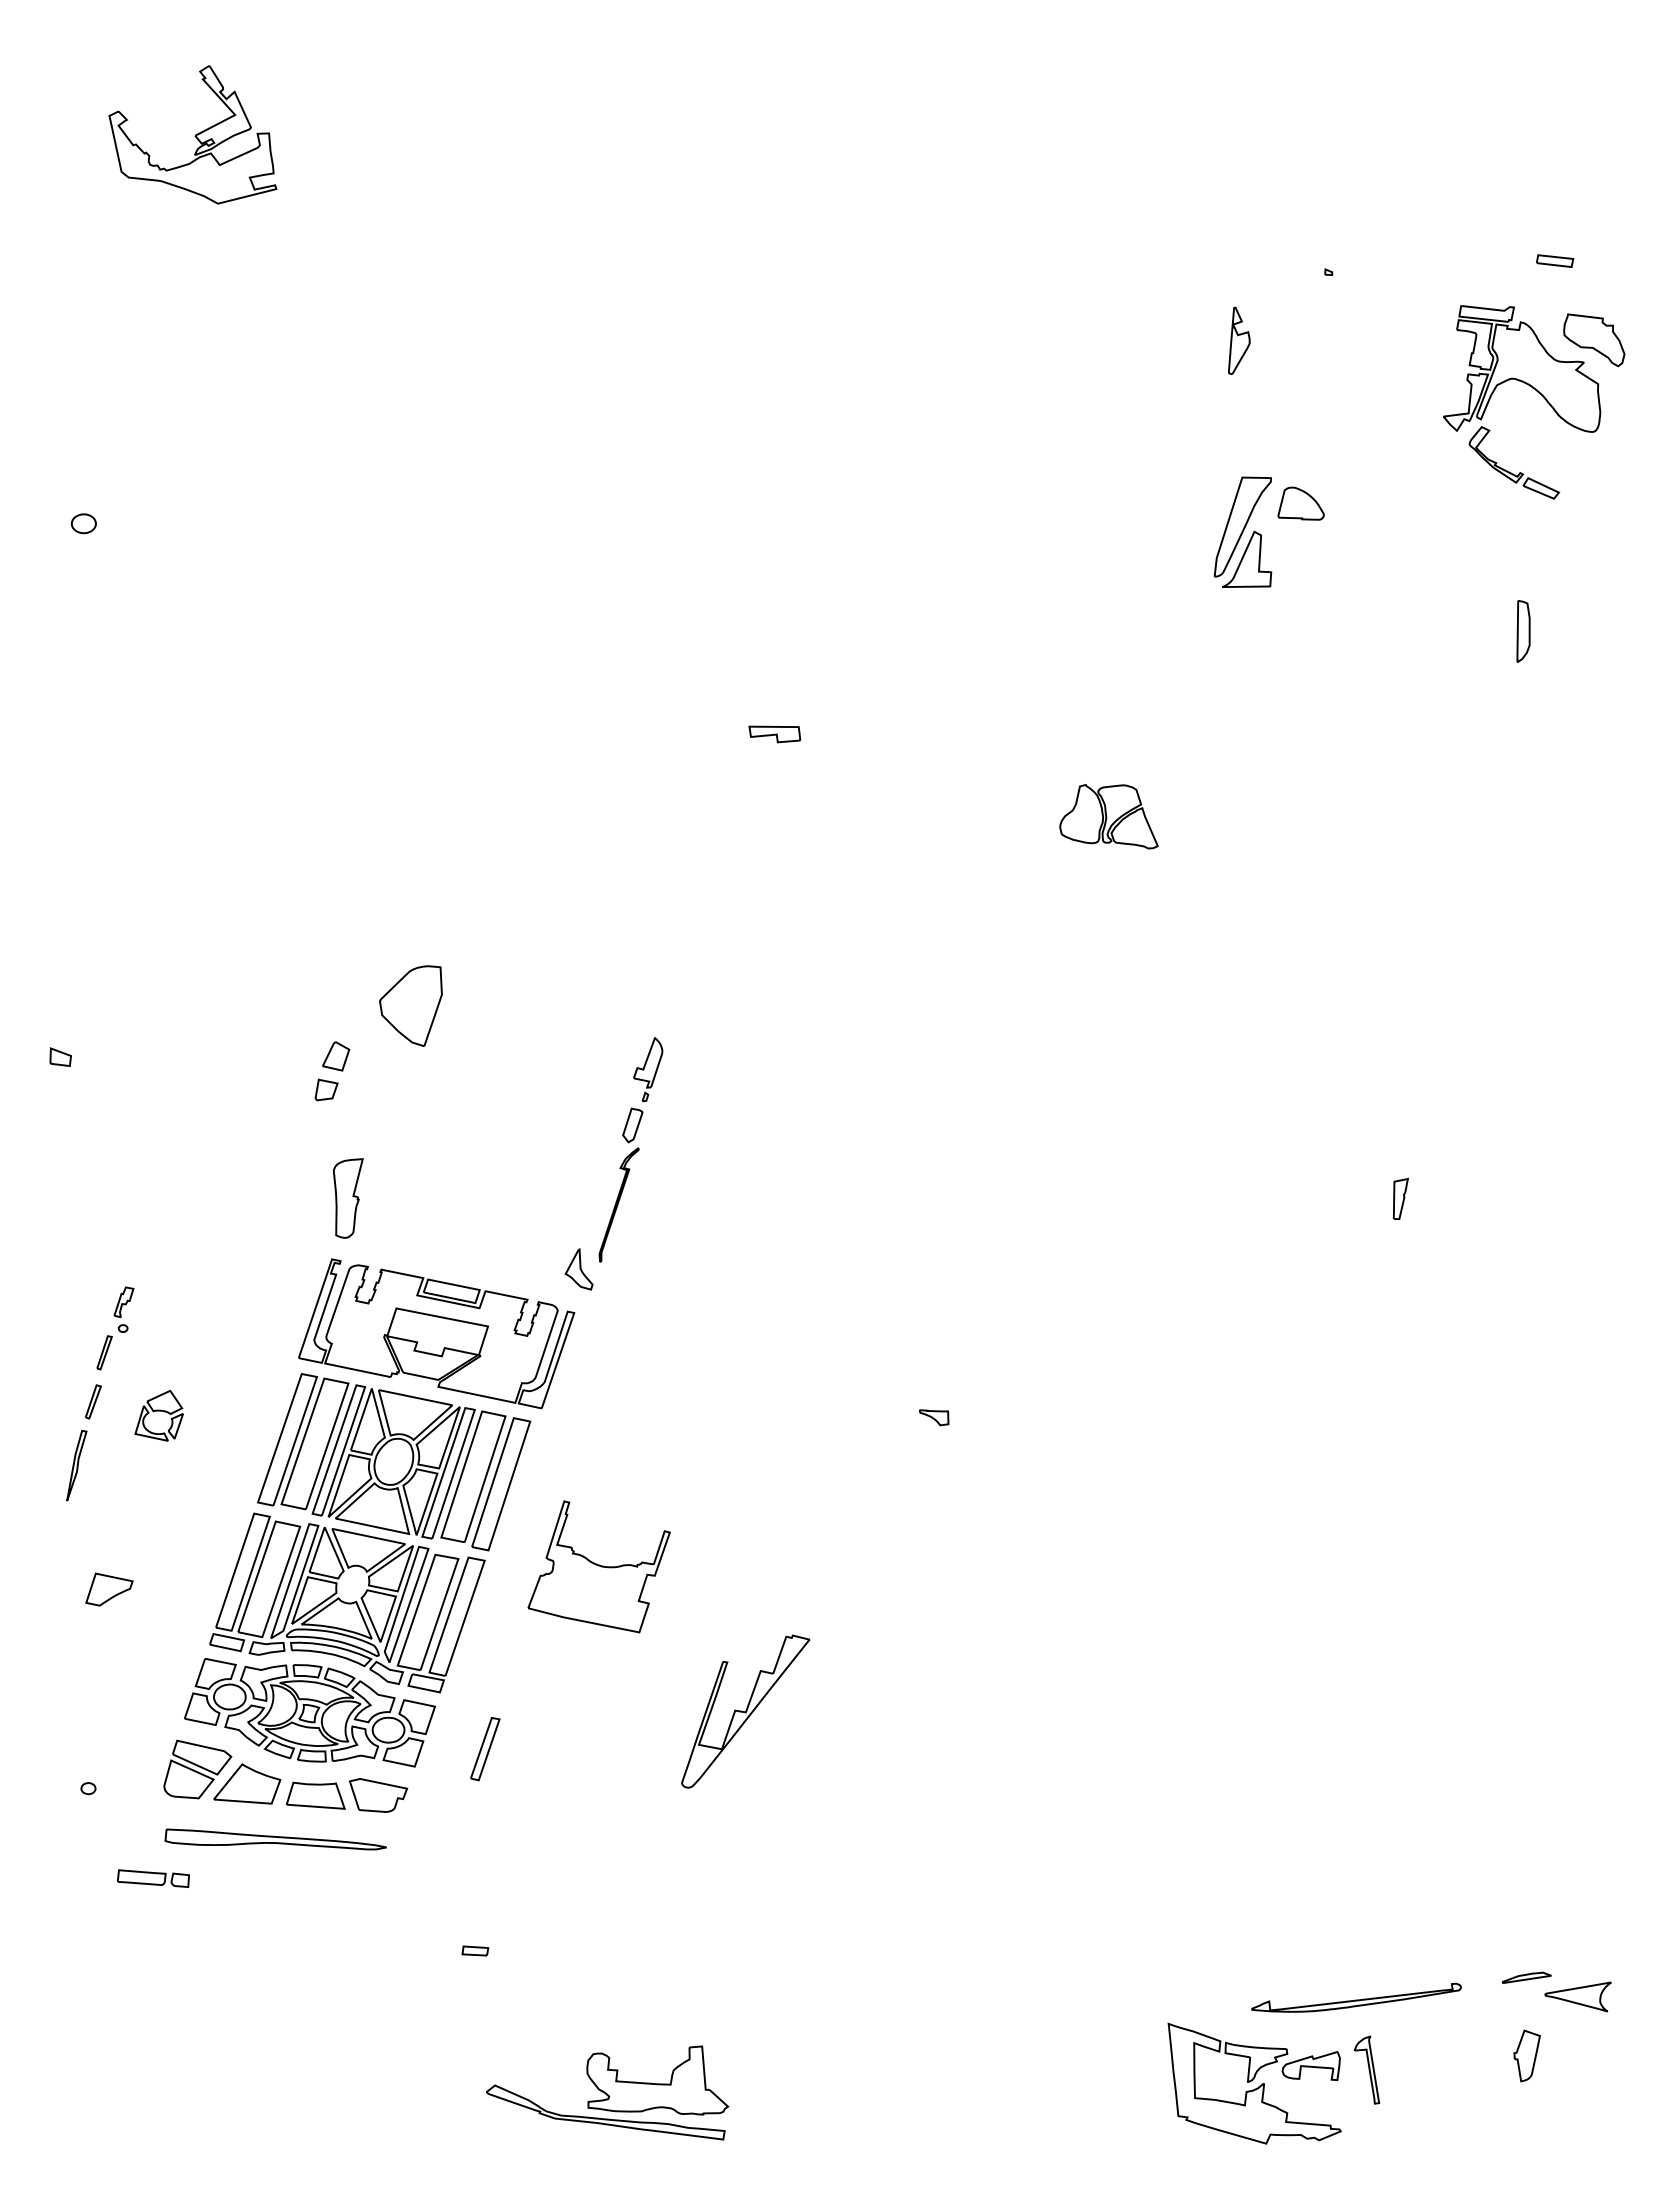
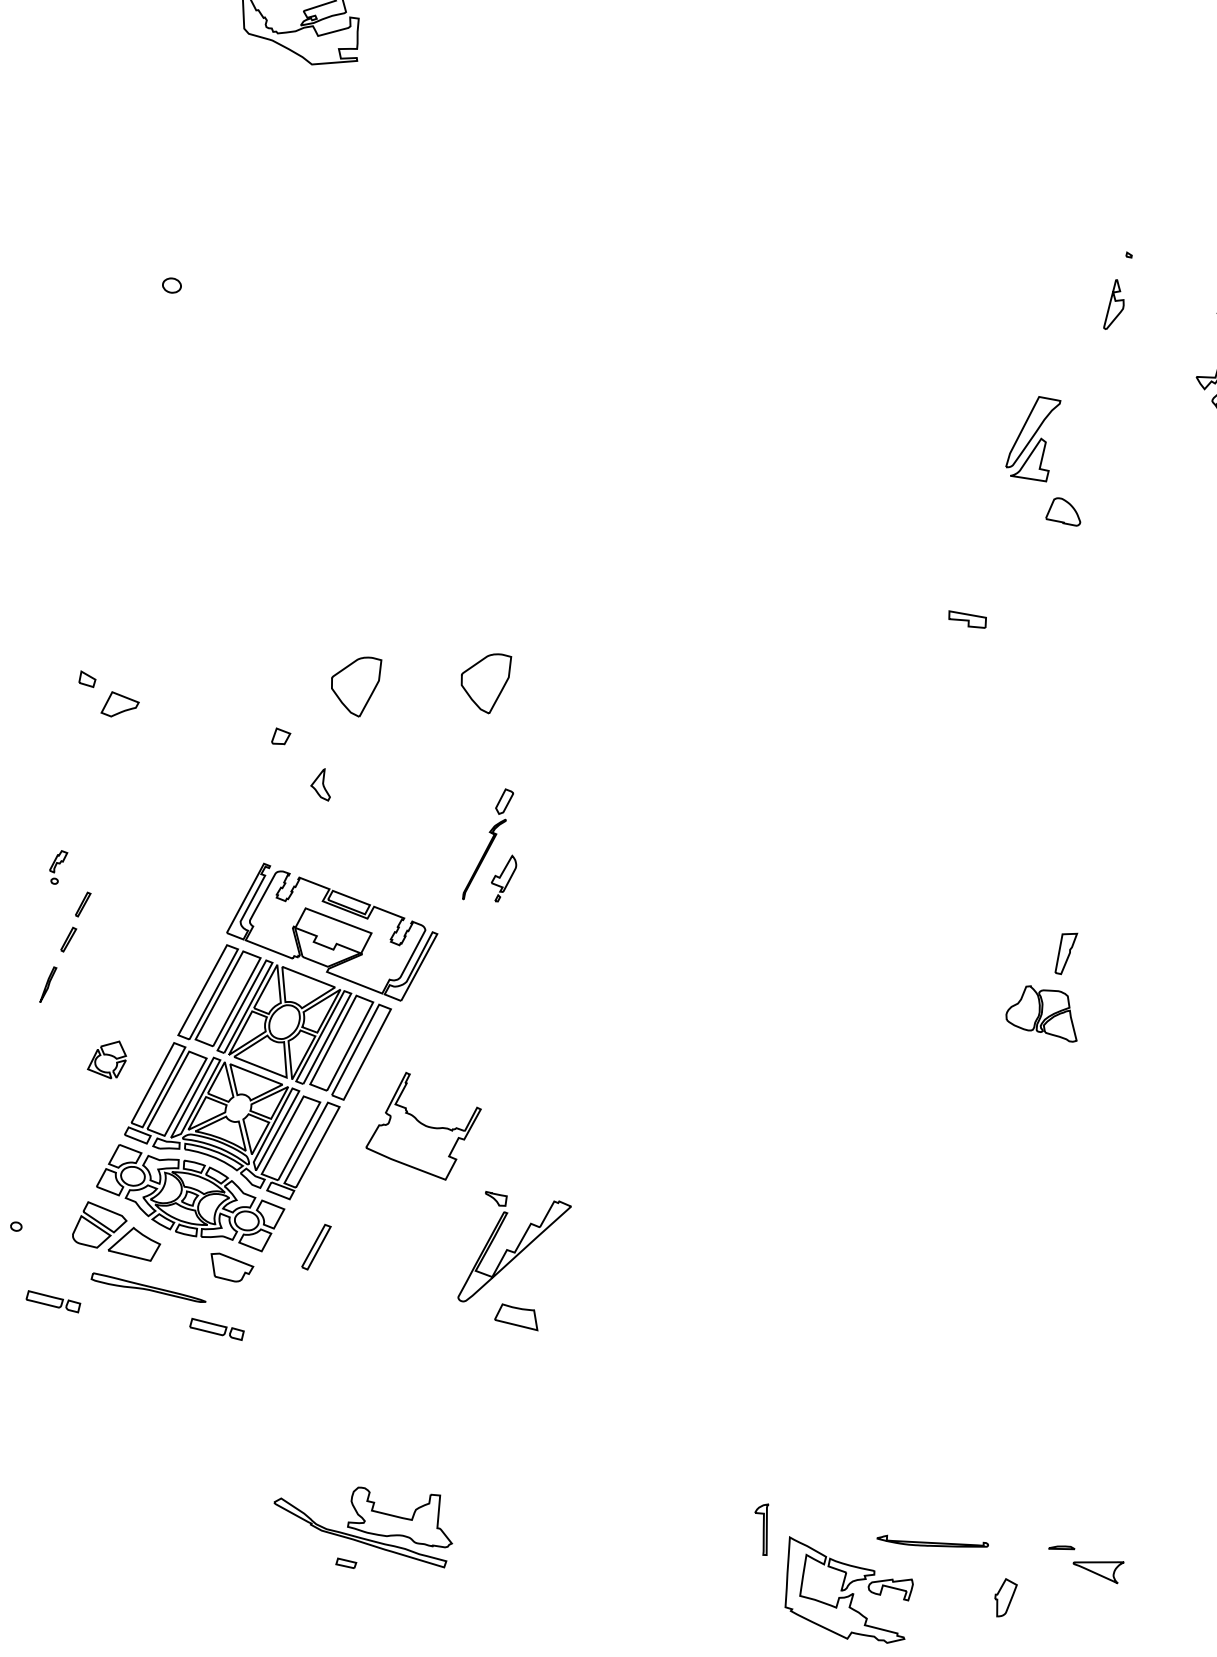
part: (1239, 340) -> (1115, 305), moved
part: (1300, 503) -> (1064, 511), moved
part: (774, 734) -> (967, 620), moved
part: (1108, 816) -> (1043, 1012), moved
part: (579, 972) -> (484, 681), added
part: (336, 1056) -> (292, 713), removed
part: (648, 1069) -> (503, 878), moved
part: (348, 1198) -> (283, 820), removed
part: (1400, 1198) -> (1066, 952), size x1.4
part: (578, 1269) -> (321, 784), moved
part: (123, 1309) -> (57, 867), moved
part: (158, 1415) -> (107, 1058), moved
part: (934, 1417) -> (495, 1199), moved
part: (76, 1465) -> (48, 984), size x0.7
part: (109, 1589) -> (120, 705), moved
part: (315, 1795) -> (517, 1316), moved
part: (275, 1839) -> (148, 1287), size x0.7
part: (373, 1878) -> (216, 1329), added
part: (475, 1950) -> (346, 1563), moved
part: (1526, 1977) -> (1061, 1547), size x0.7
part: (1356, 1997) -> (932, 1541), size x0.7
part: (1526, 2055) -> (1004, 1597), moved
part: (1367, 2069) -> (762, 1528), moved

